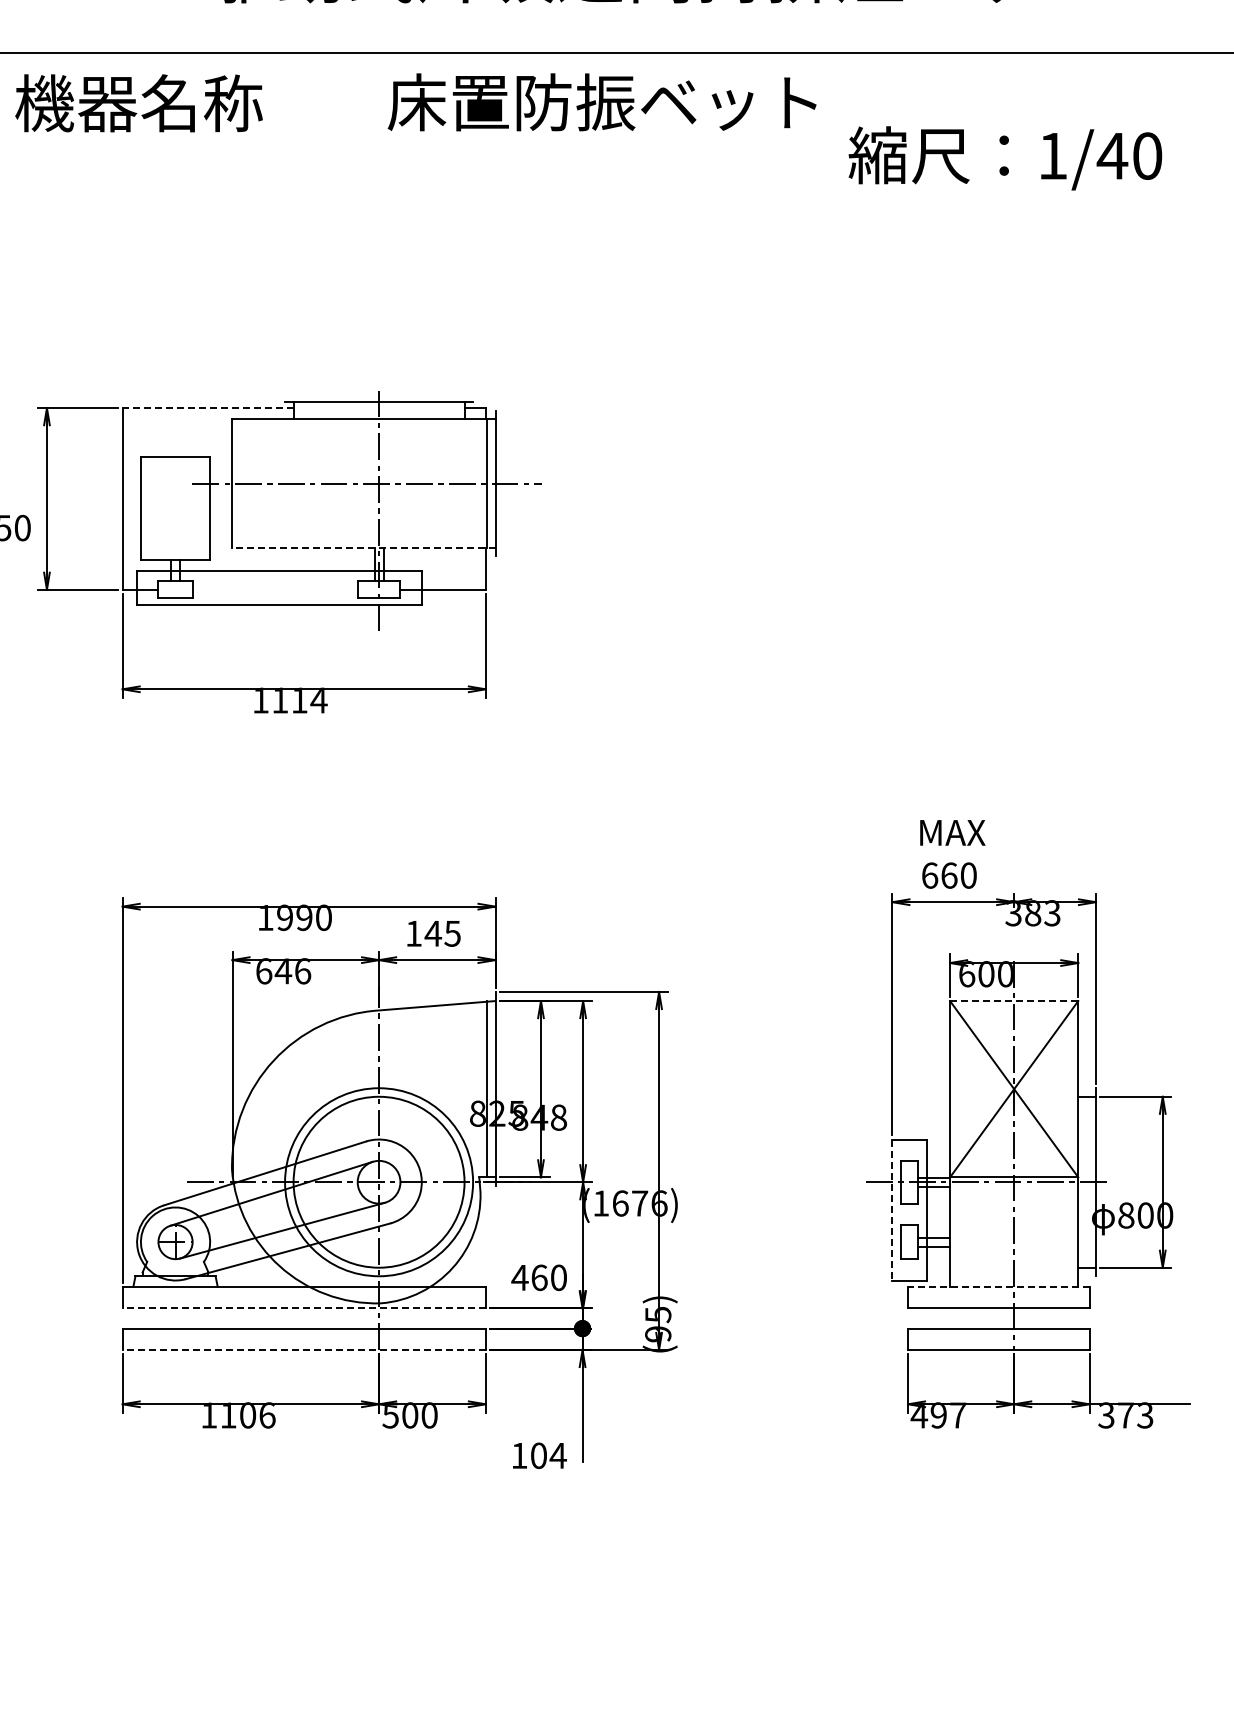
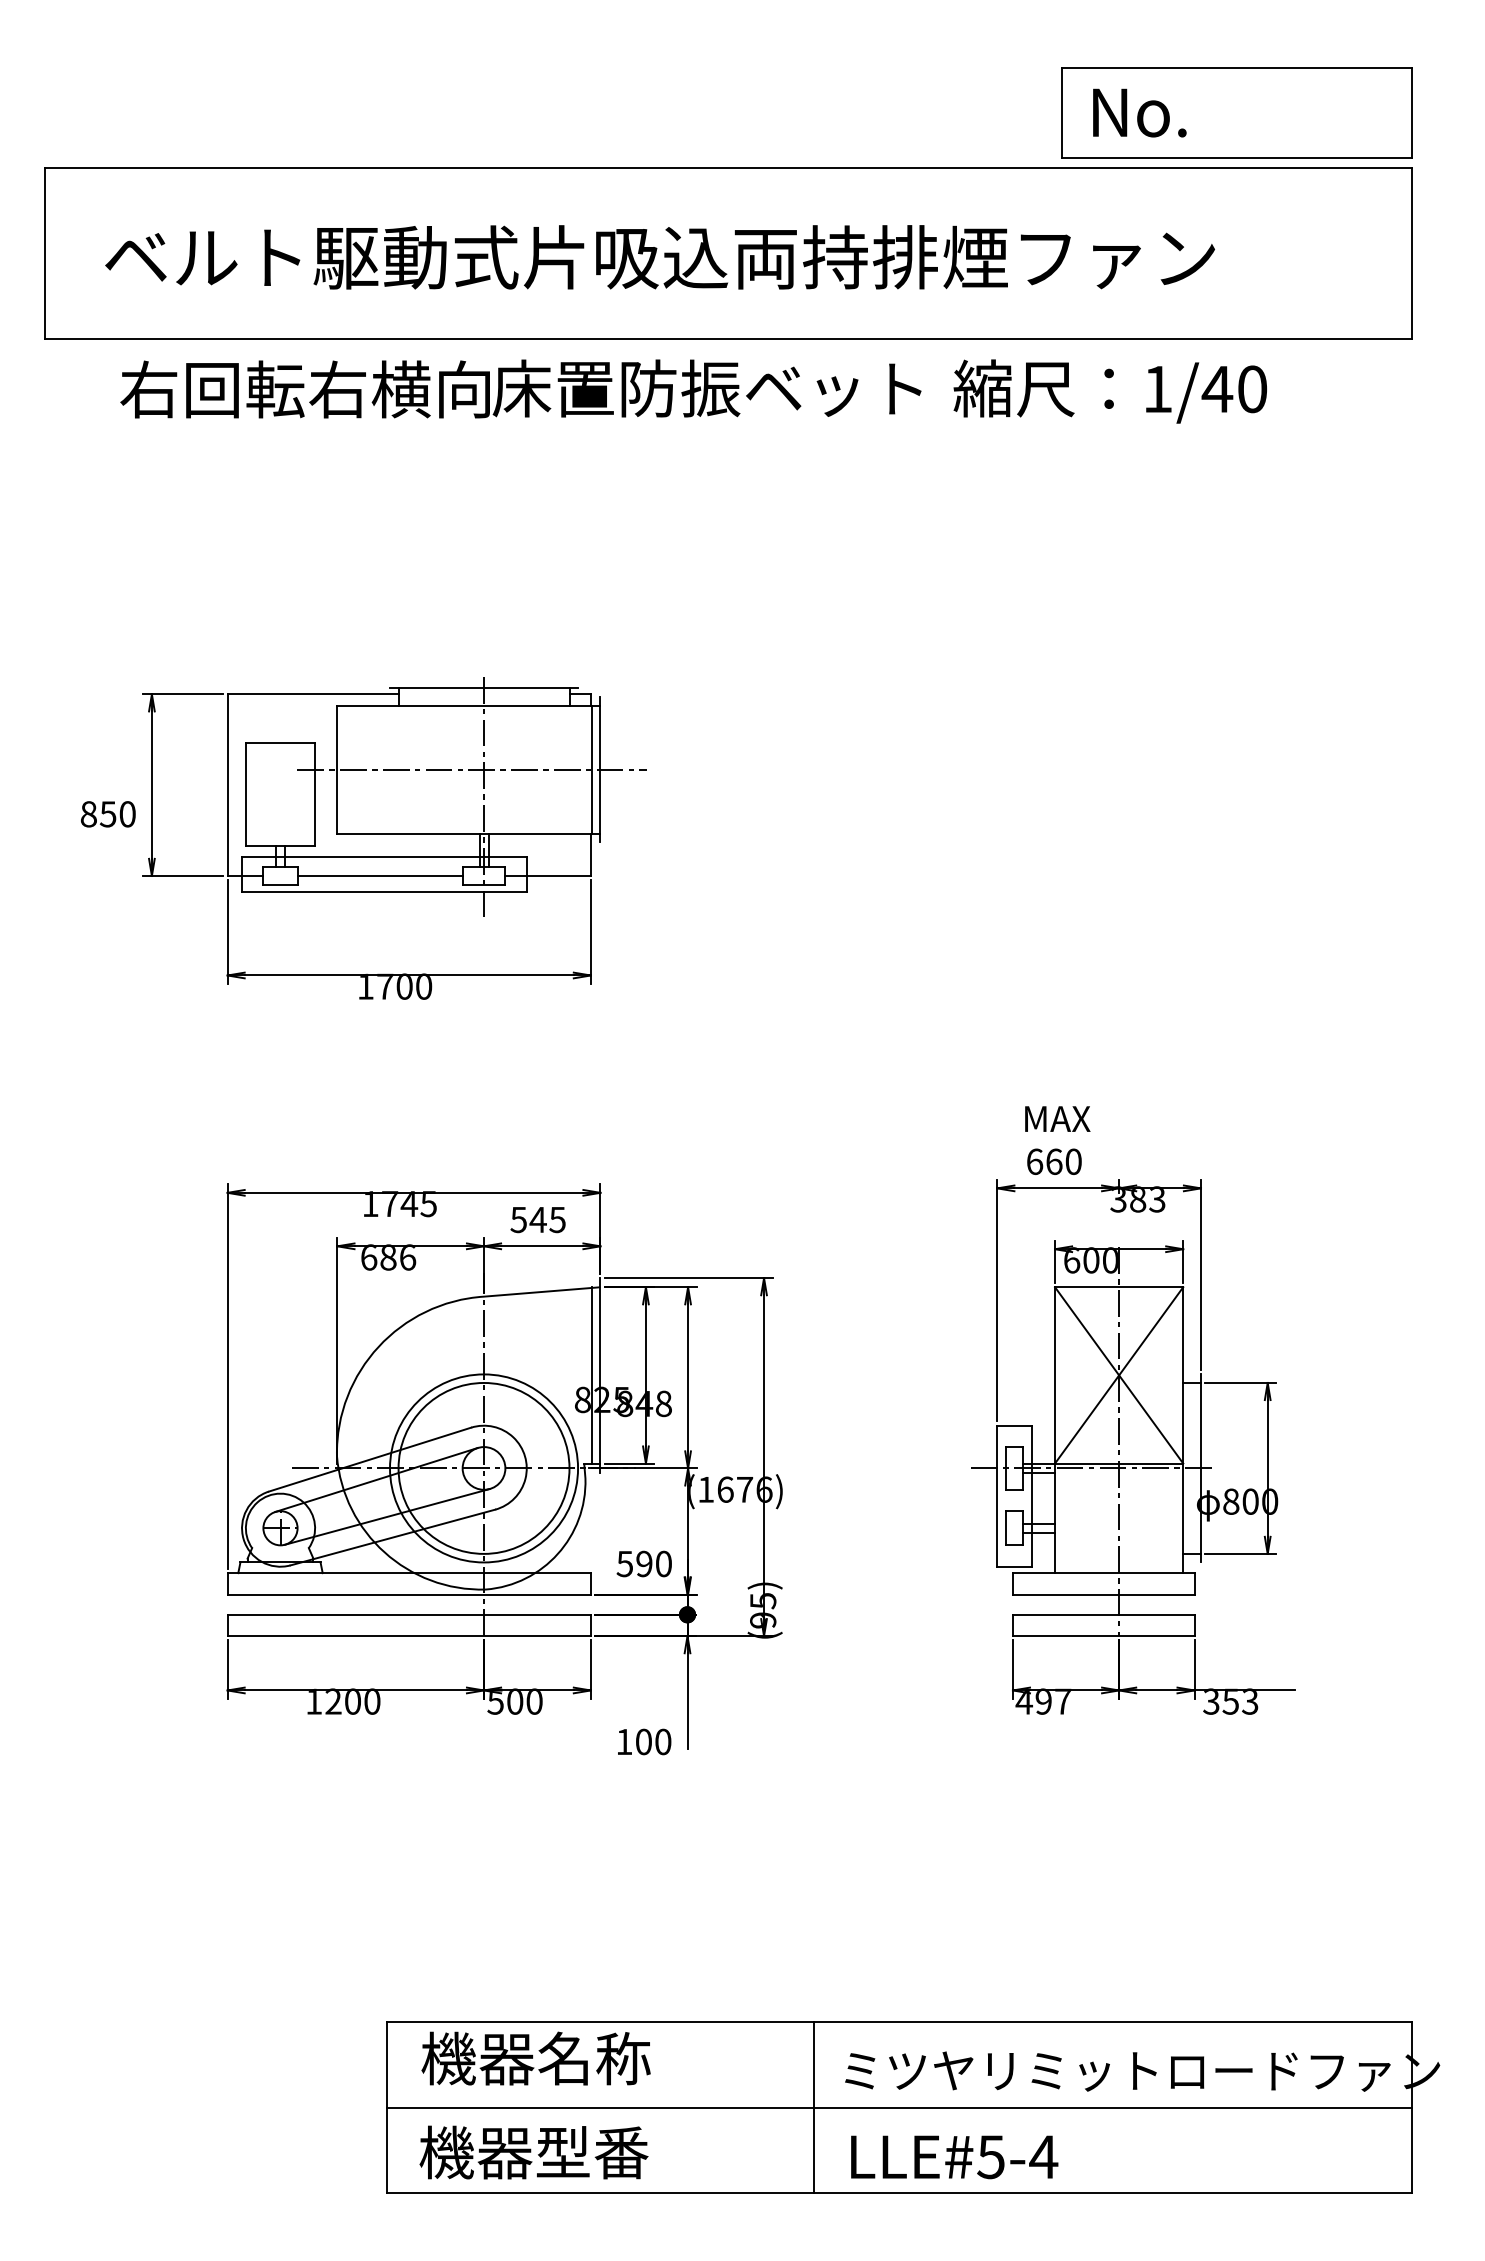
text: (199, 103) -> (304, 389), 機器名称 -> 右回転右横向
text: (1004, 158) -> (1109, 391), moved
line: (207, 408) -> (312, 694), dashed -> solid
line: (363, 547) -> (468, 833), dashed -> solid
line: (274, 589) -> (379, 875), added
text: (299, 700) -> (404, 986), 1114 -> 1700
text: (304, 917) -> (409, 1203), 1990 -> 1745
text: (413, 934) -> (518, 1220), 145 -> 545
text: (283, 971) -> (388, 1257), 646 -> 686
line: (1014, 1001) -> (1119, 1287), dashed -> solid
line: (892, 1210) -> (997, 1496), dashed -> solid
text: (529, 1277) -> (634, 1563), 460 -> 590
line: (998, 1287) -> (1103, 1573), dashed -> solid
line: (304, 1308) -> (409, 1594), dashed -> solid
line: (304, 1350) -> (409, 1636), dashed -> solid
text: (247, 1415) -> (352, 1701), 1106 -> 1200
text: (1125, 1415) -> (1230, 1701), 373 -> 353
text: (557, 1455) -> (662, 1741), 104 -> 100

